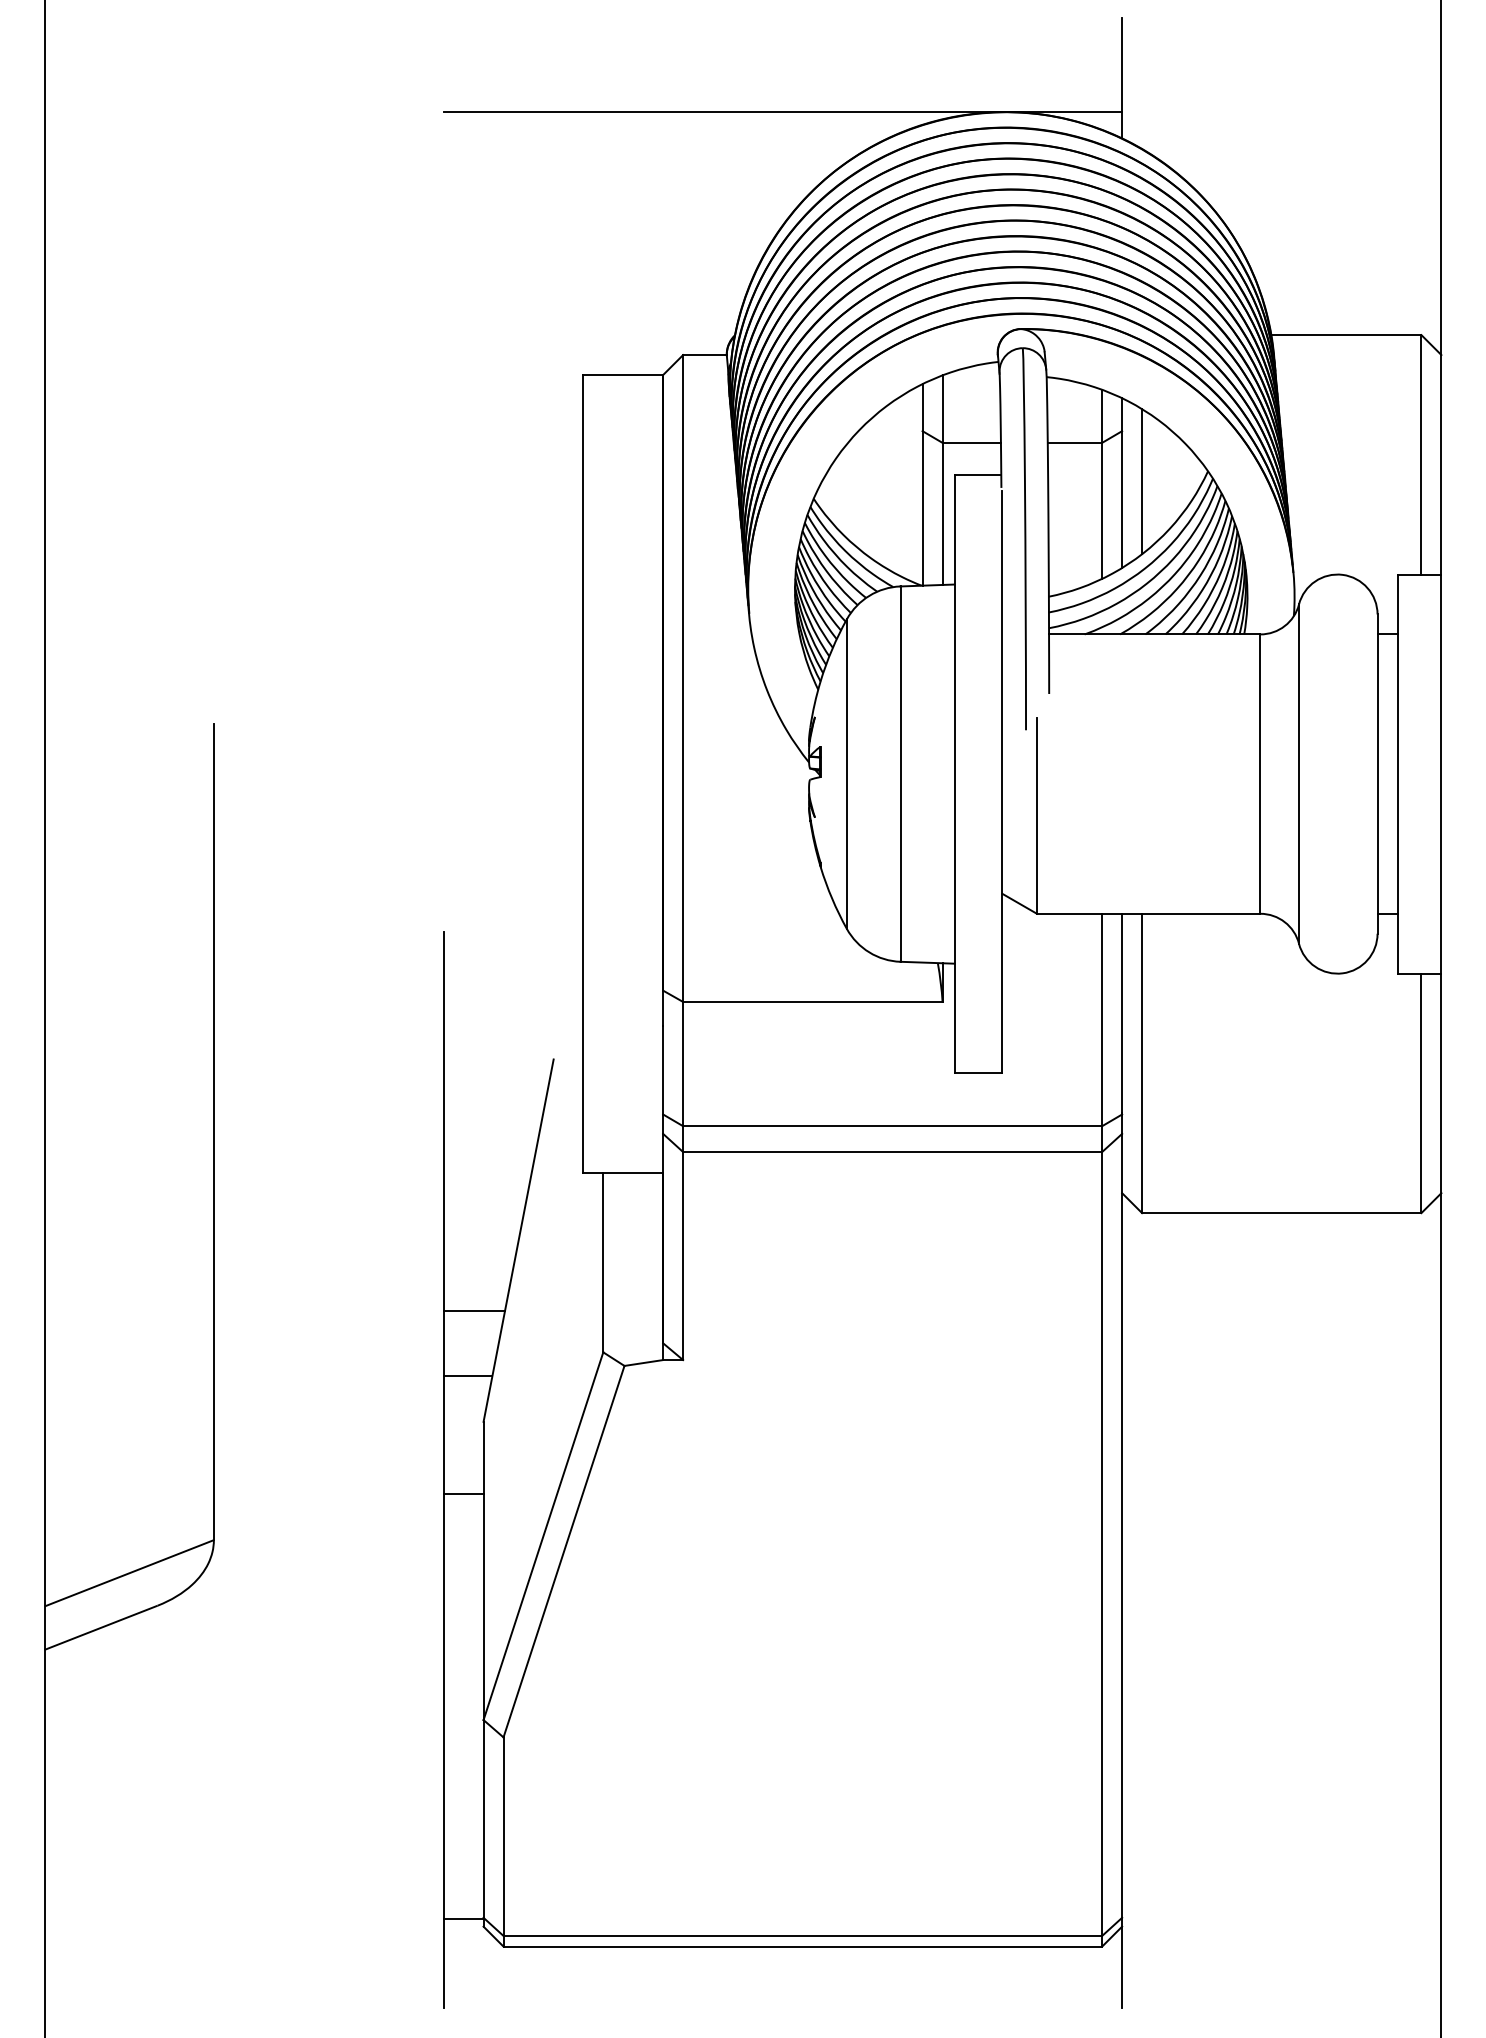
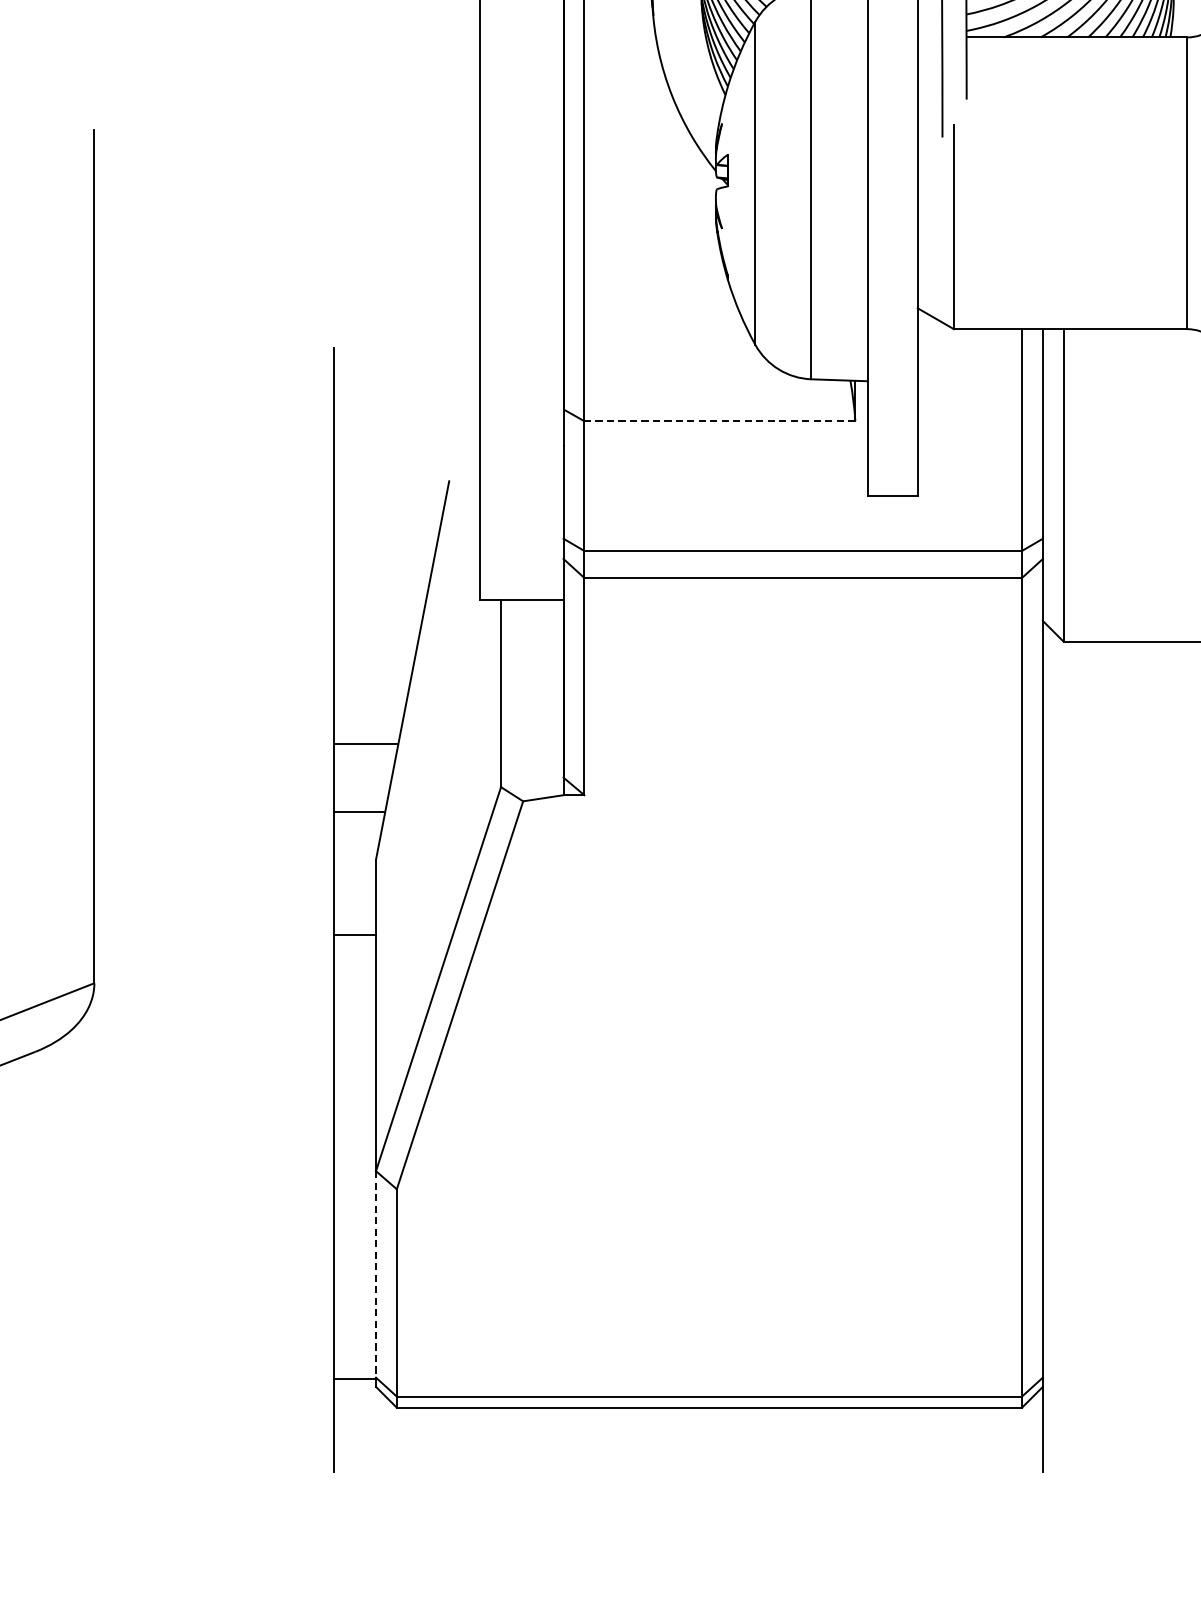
line: (812, 1001) -> (719, 420), solid -> dashed
line: (483, 1818) -> (375, 1273), solid -> dashed

